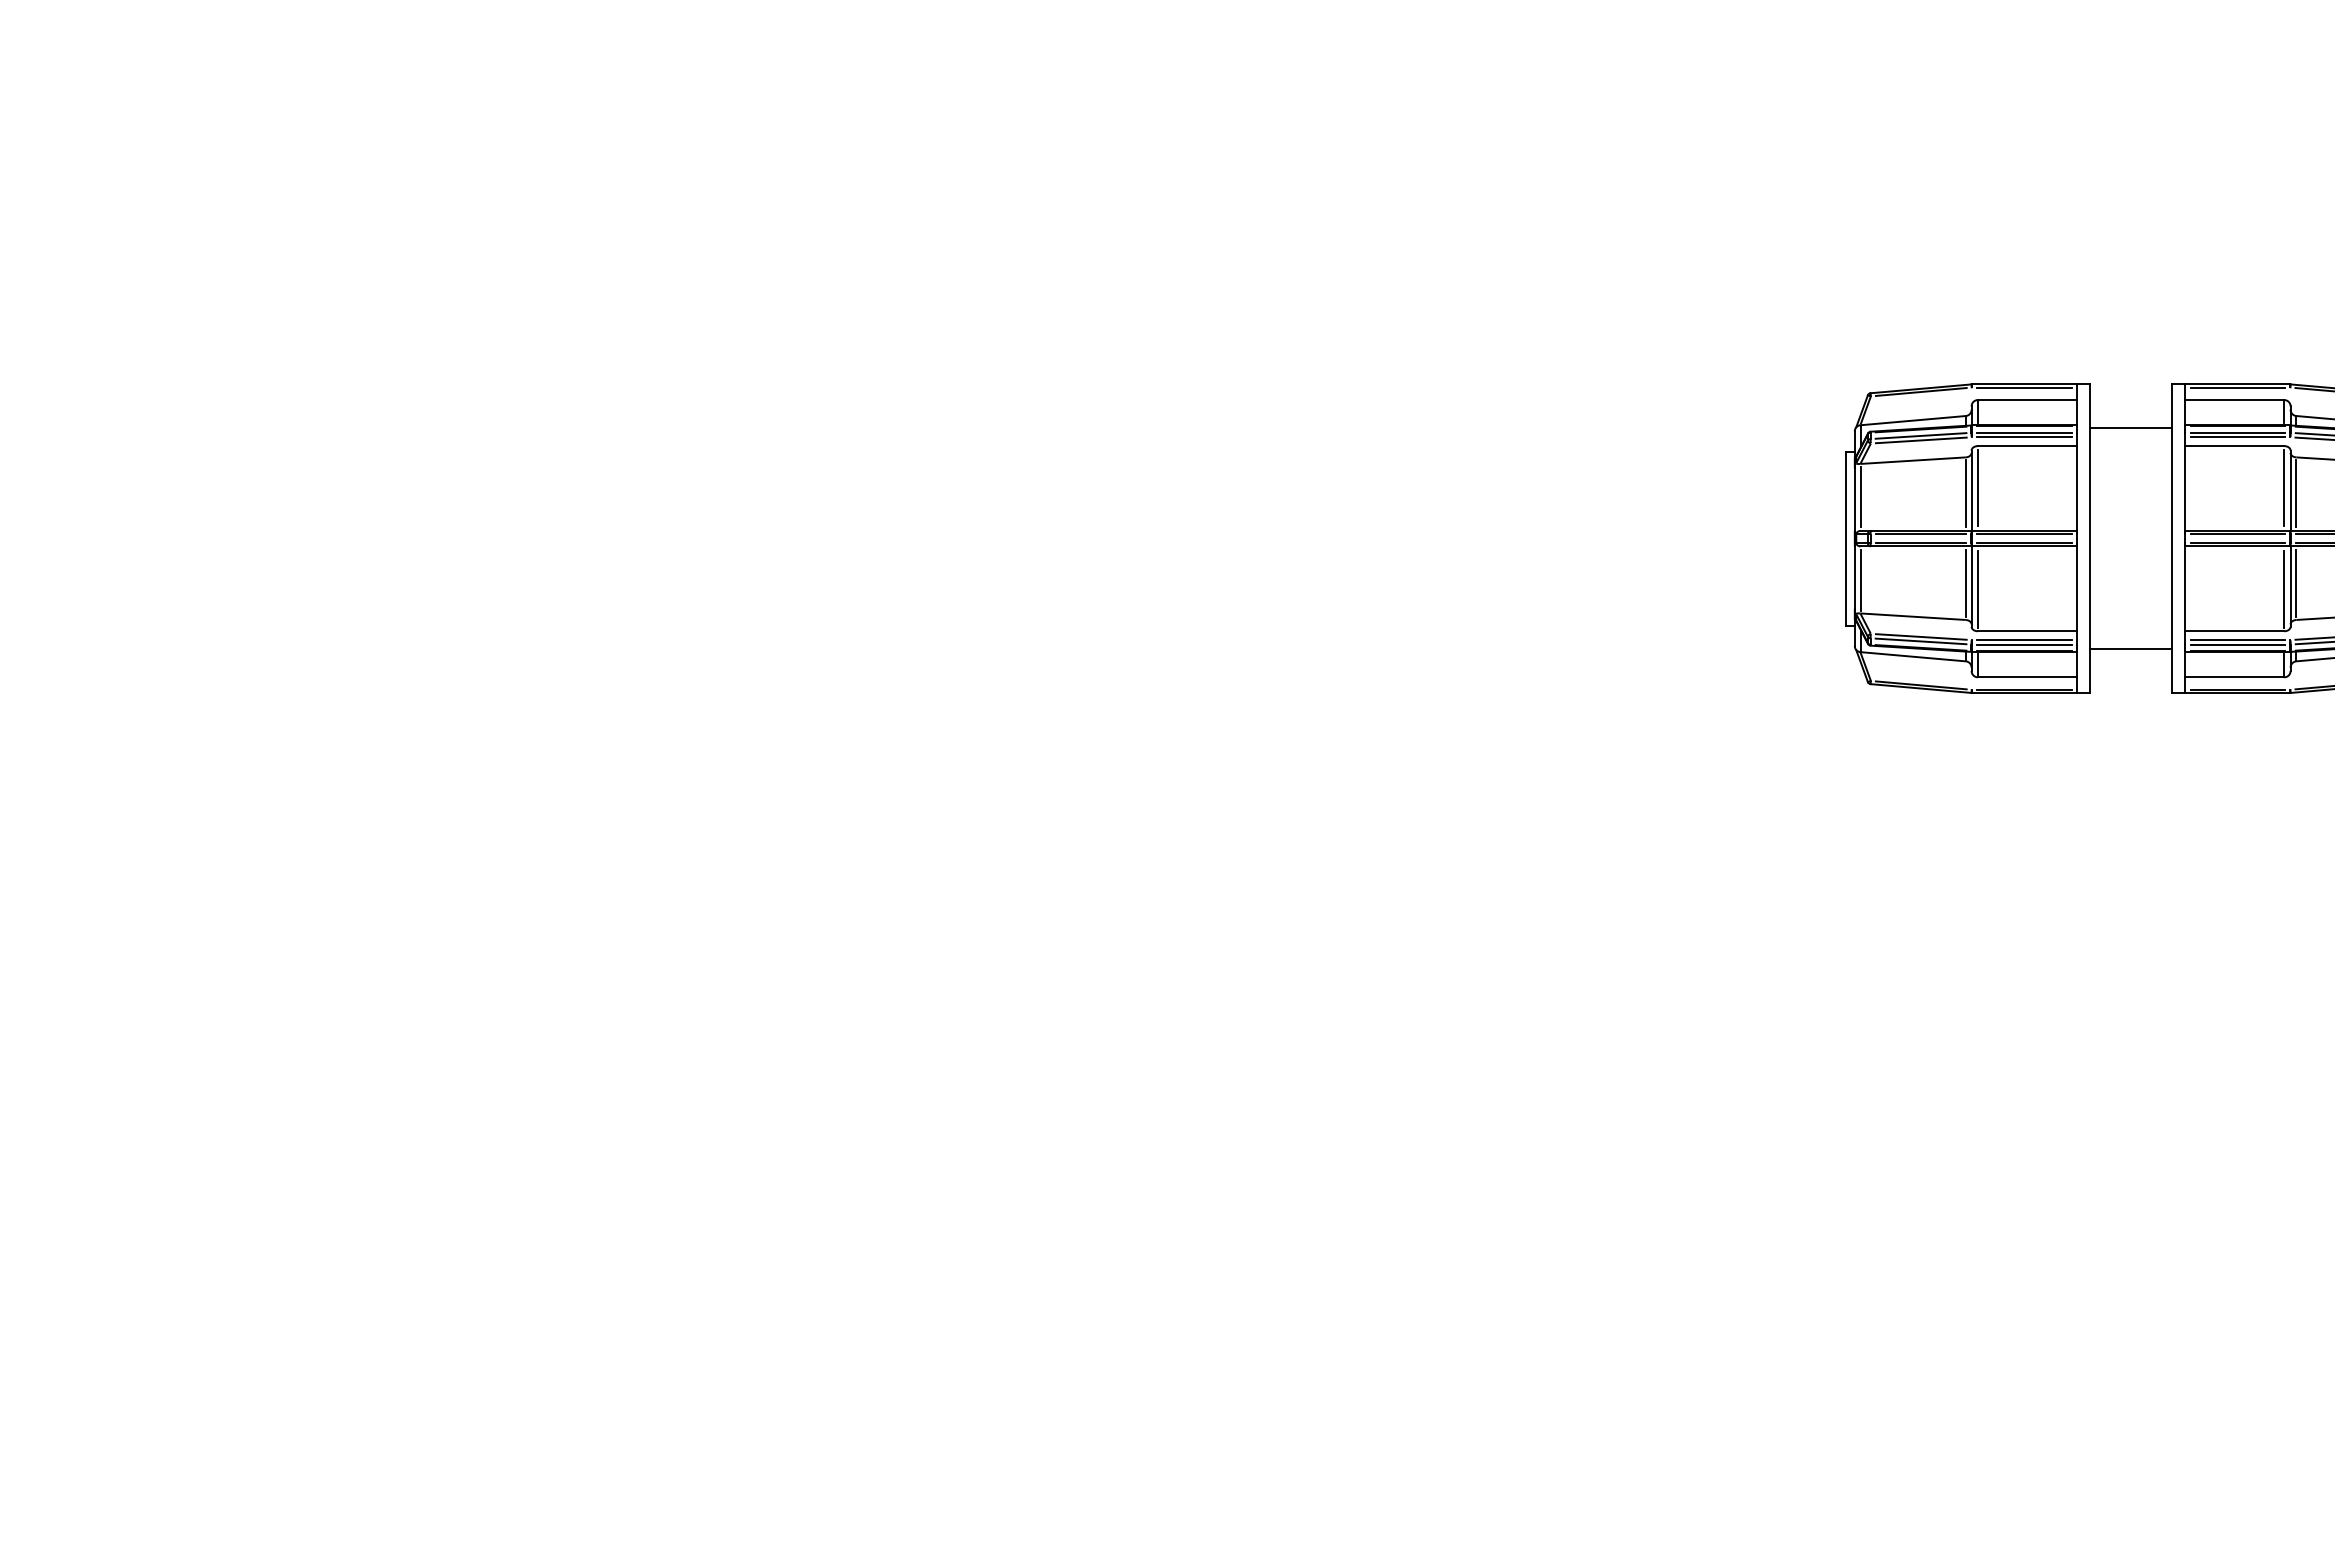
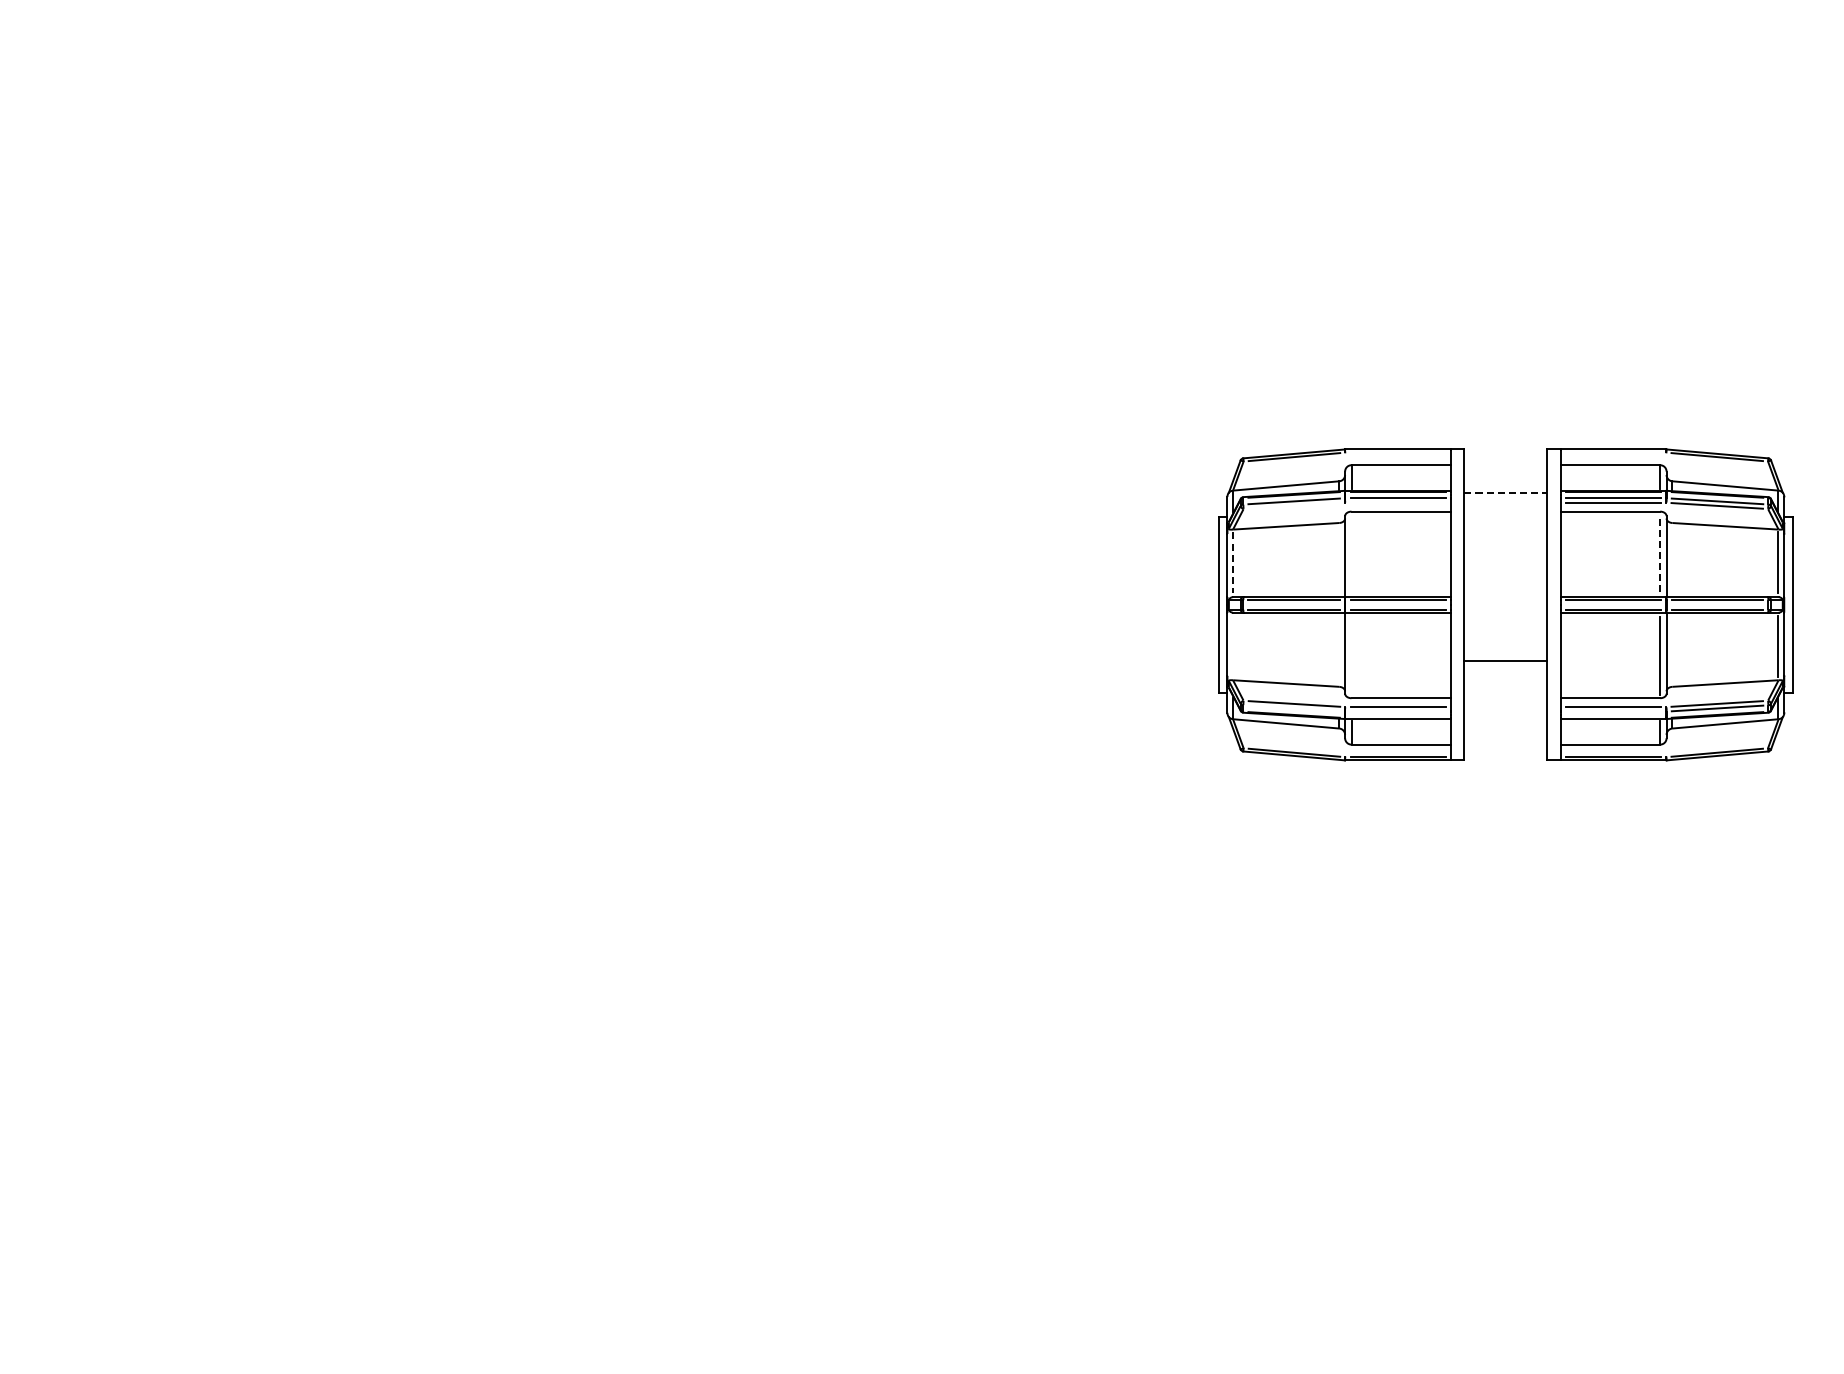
line: (2023, 387) -> (1397, 452), removed
line: (2237, 387) -> (1613, 452), removed
line: (2131, 427) -> (1506, 492), solid -> dashed
line: (2023, 437) -> (1397, 502), removed
line: (1920, 440) -> (1293, 505), removed
line: (1977, 487) -> (1351, 553), removed
line: (2284, 487) -> (1660, 553), solid -> dashed
line: (1965, 493) -> (1338, 559), removed
line: (2296, 493) -> (1672, 559), removed
line: (1860, 497) -> (1233, 563), solid -> dashed
line: (1860, 580) -> (1233, 647), removed
line: (1965, 583) -> (1338, 650), removed
line: (2296, 583) -> (1672, 650), removed
line: (1977, 589) -> (1351, 656), removed
line: (1920, 641) -> (1293, 708), removed
line: (2023, 644) -> (1397, 711), removed
line: (2237, 644) -> (1613, 711), removed
line: (2130, 649) -> (1505, 661), moved
line: (2023, 651) -> (1397, 718), removed
line: (2237, 651) -> (1613, 718), removed

